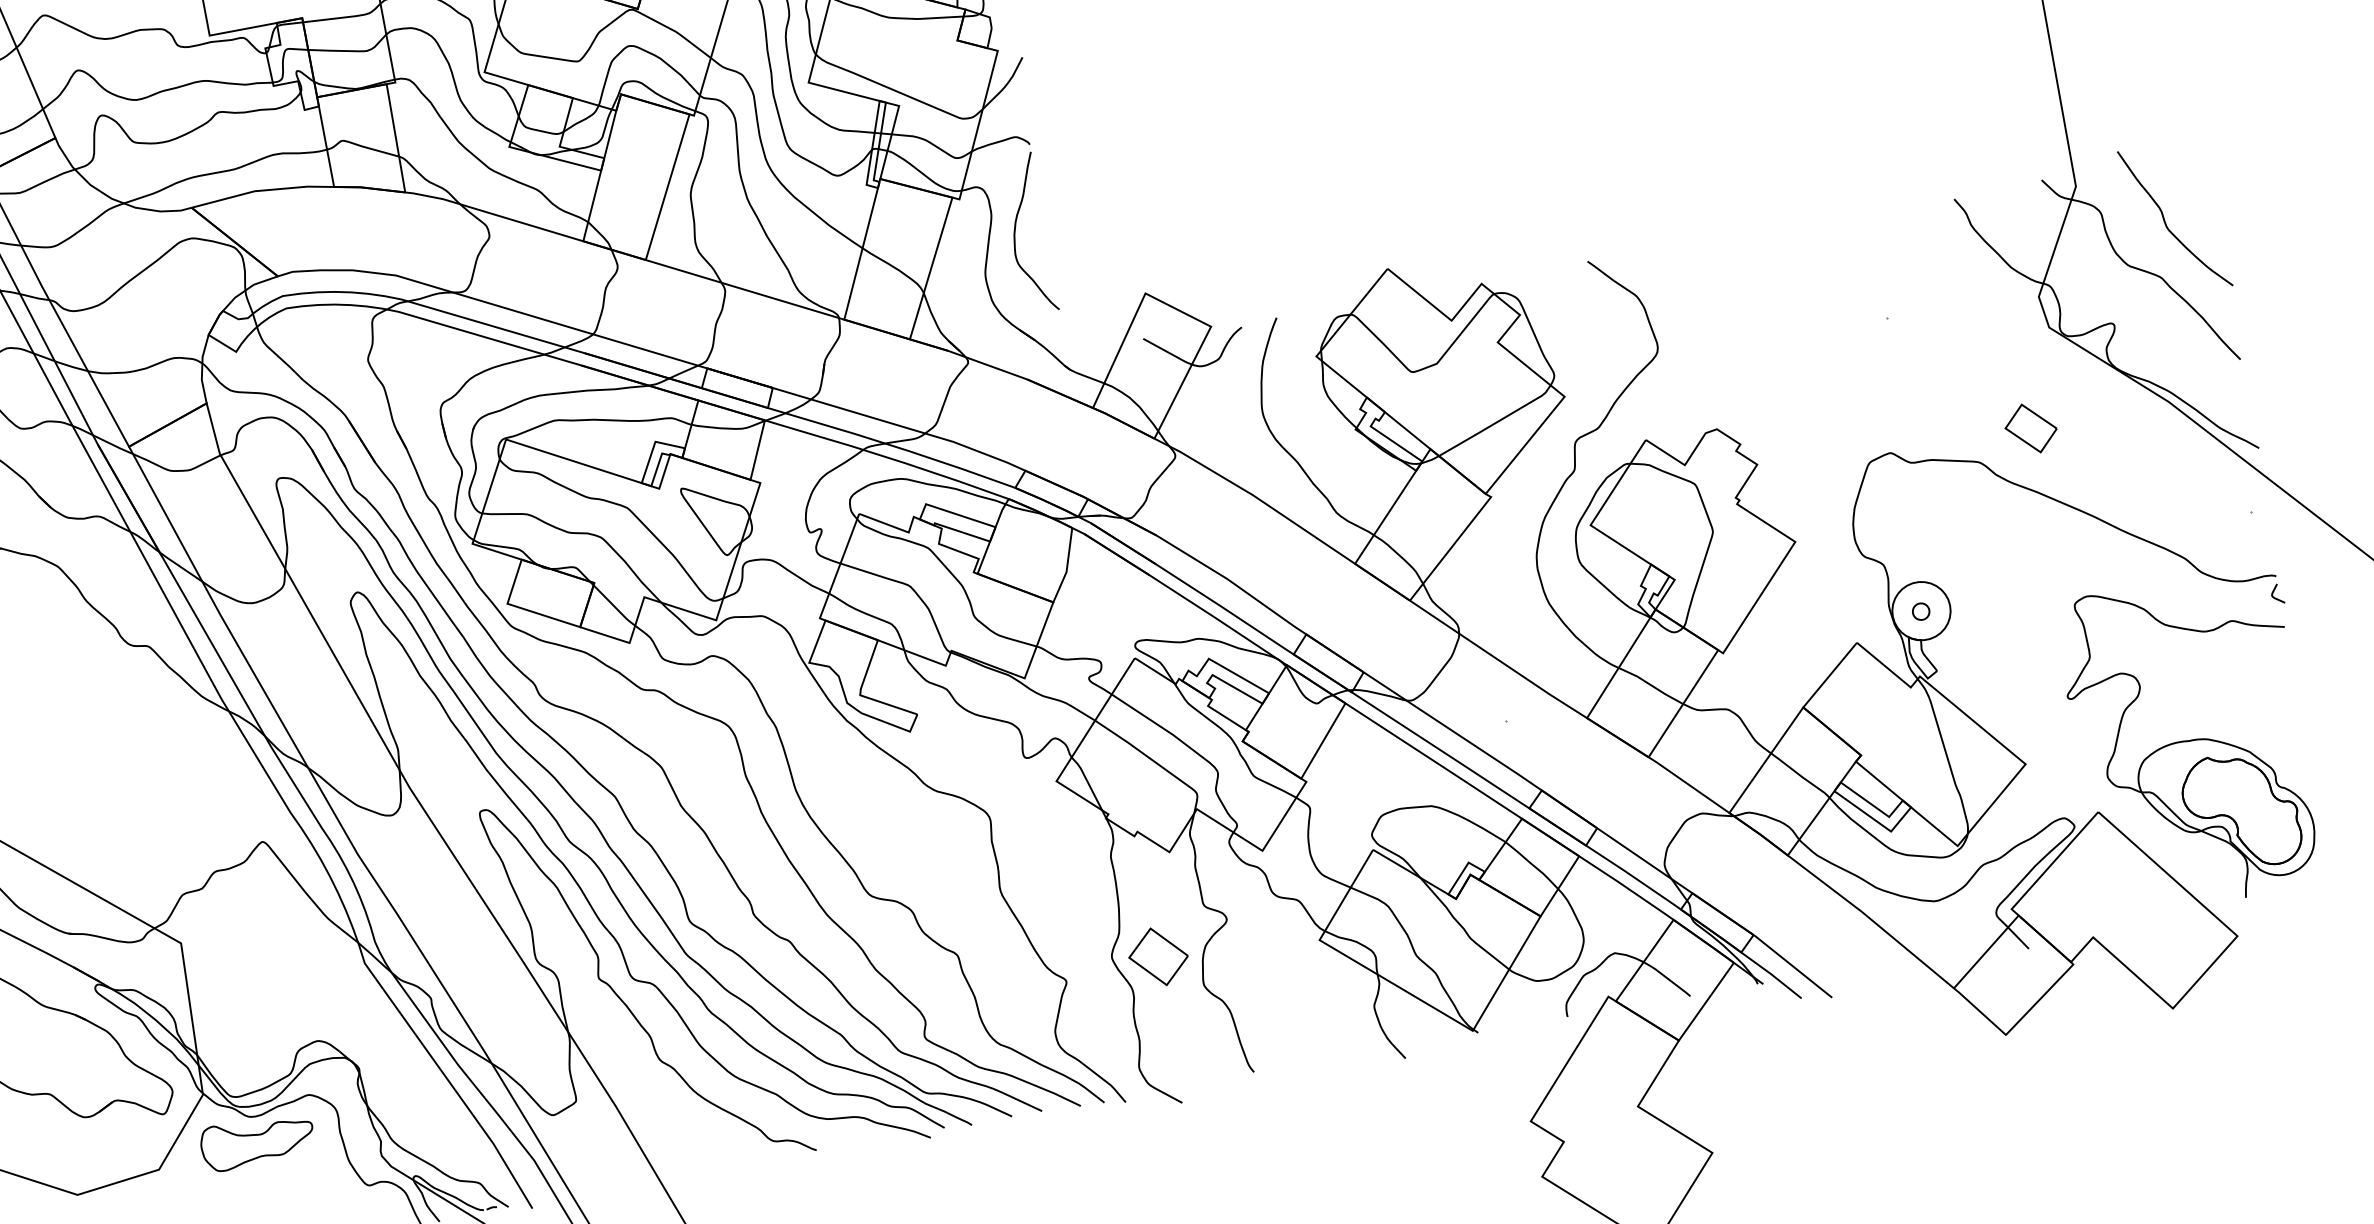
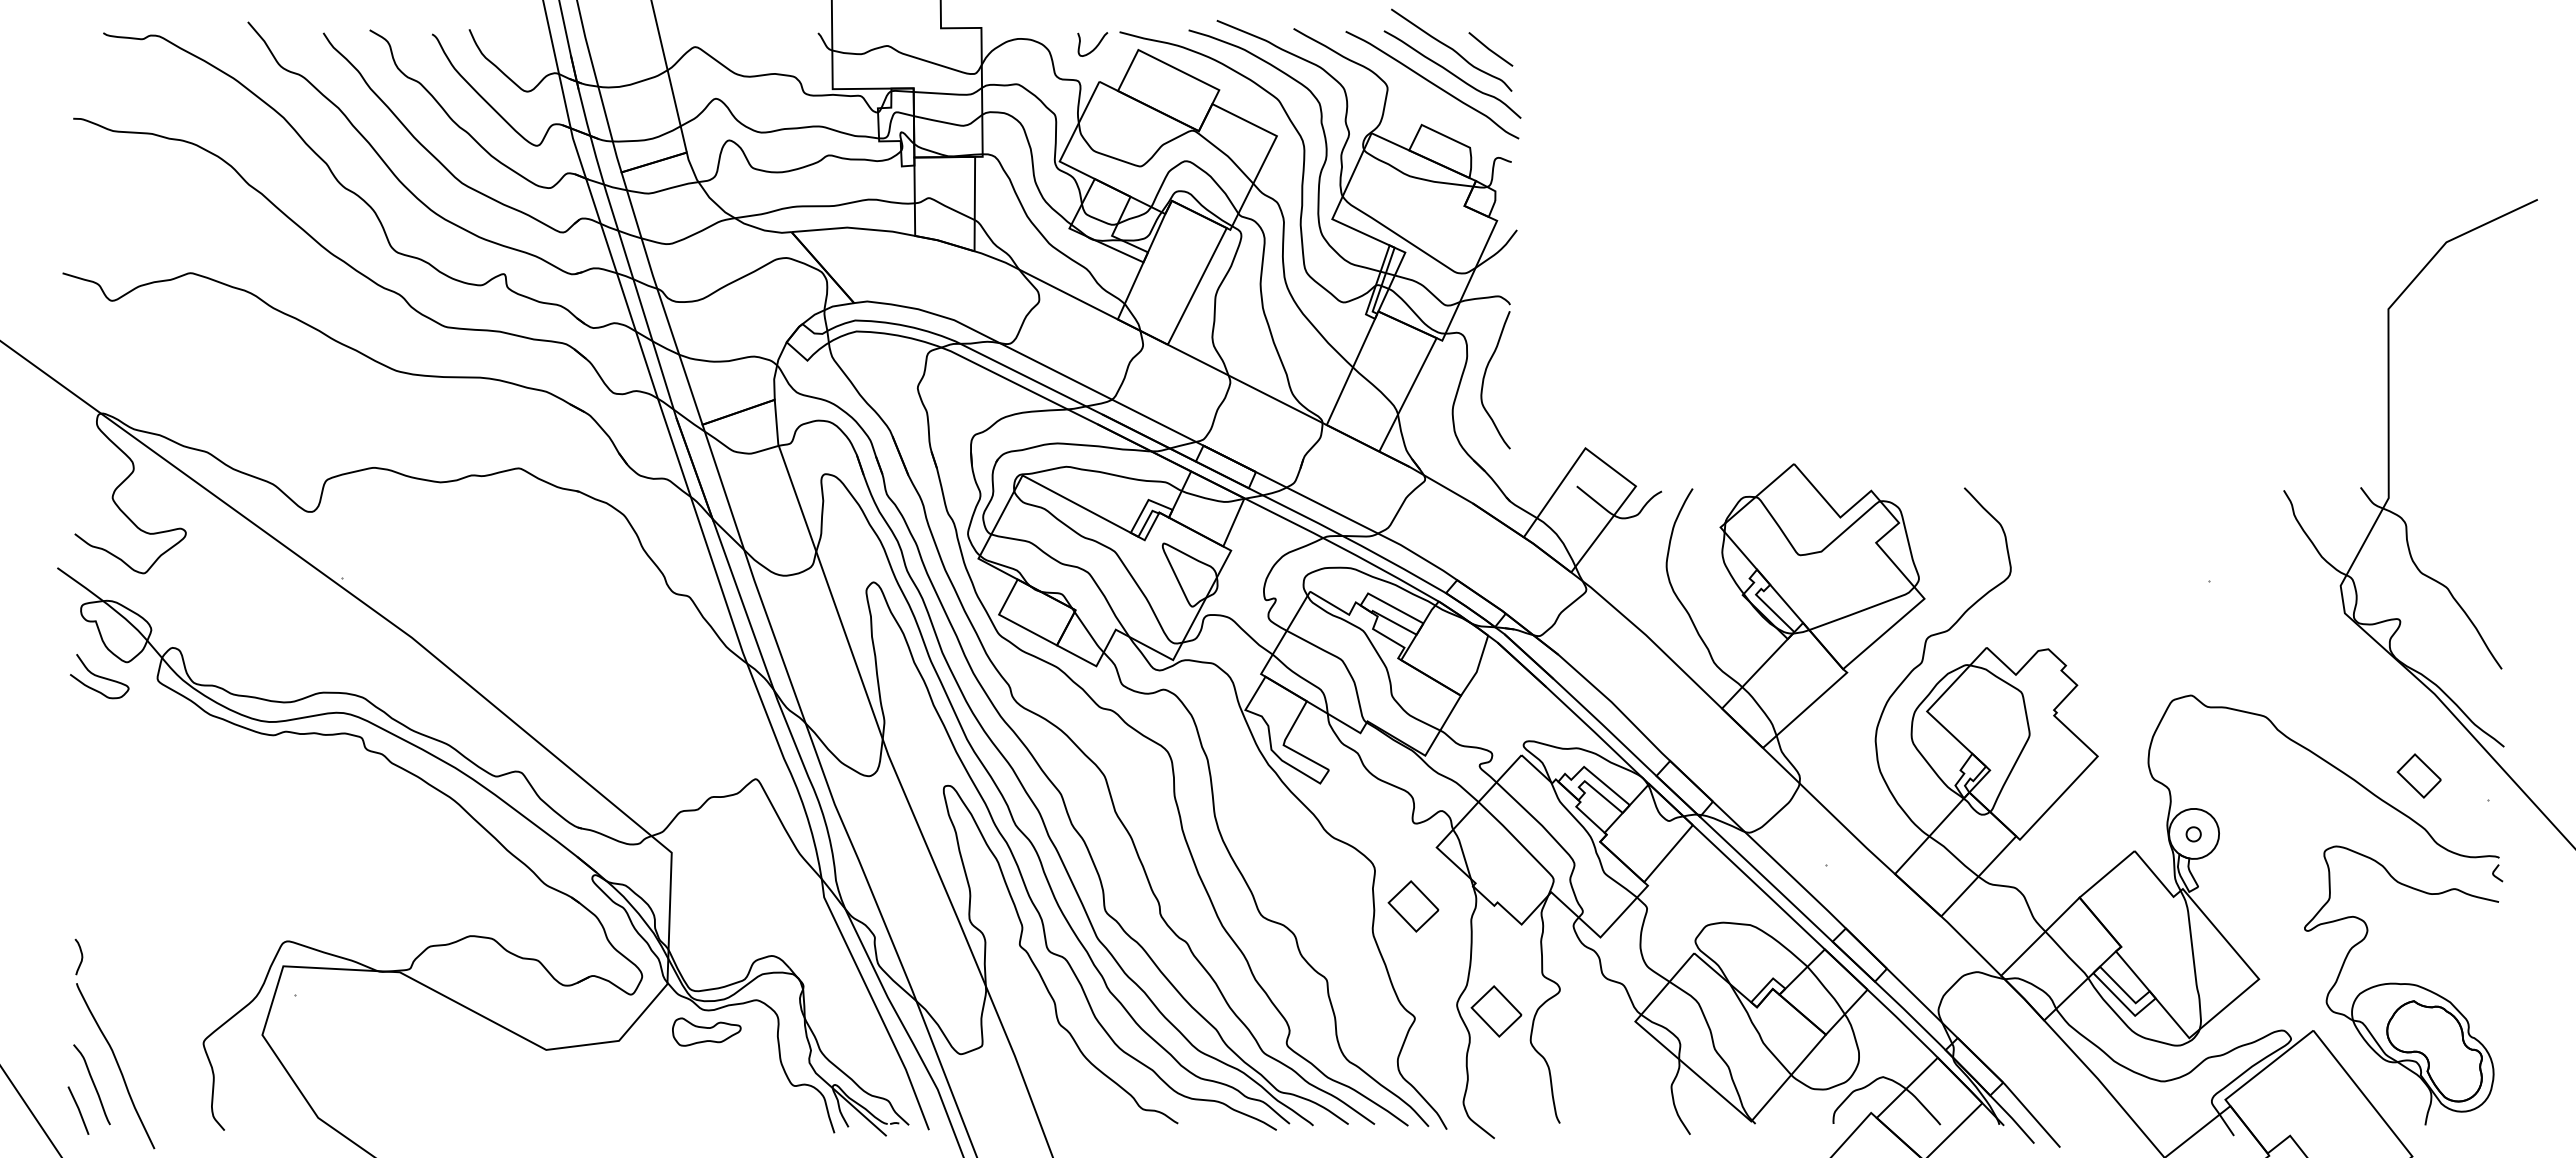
curve: (2165, 219) -> (2459, 539), removed
part: (2030, 428) -> (2418, 775), moved
part: (1041, 853) -> (1413, 906), added
part: (257, 1141) -> (706, 1031), size x0.7

